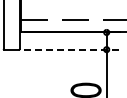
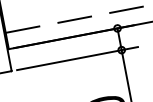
line: (71, 49) -> (77, 58), dashed -> solid

